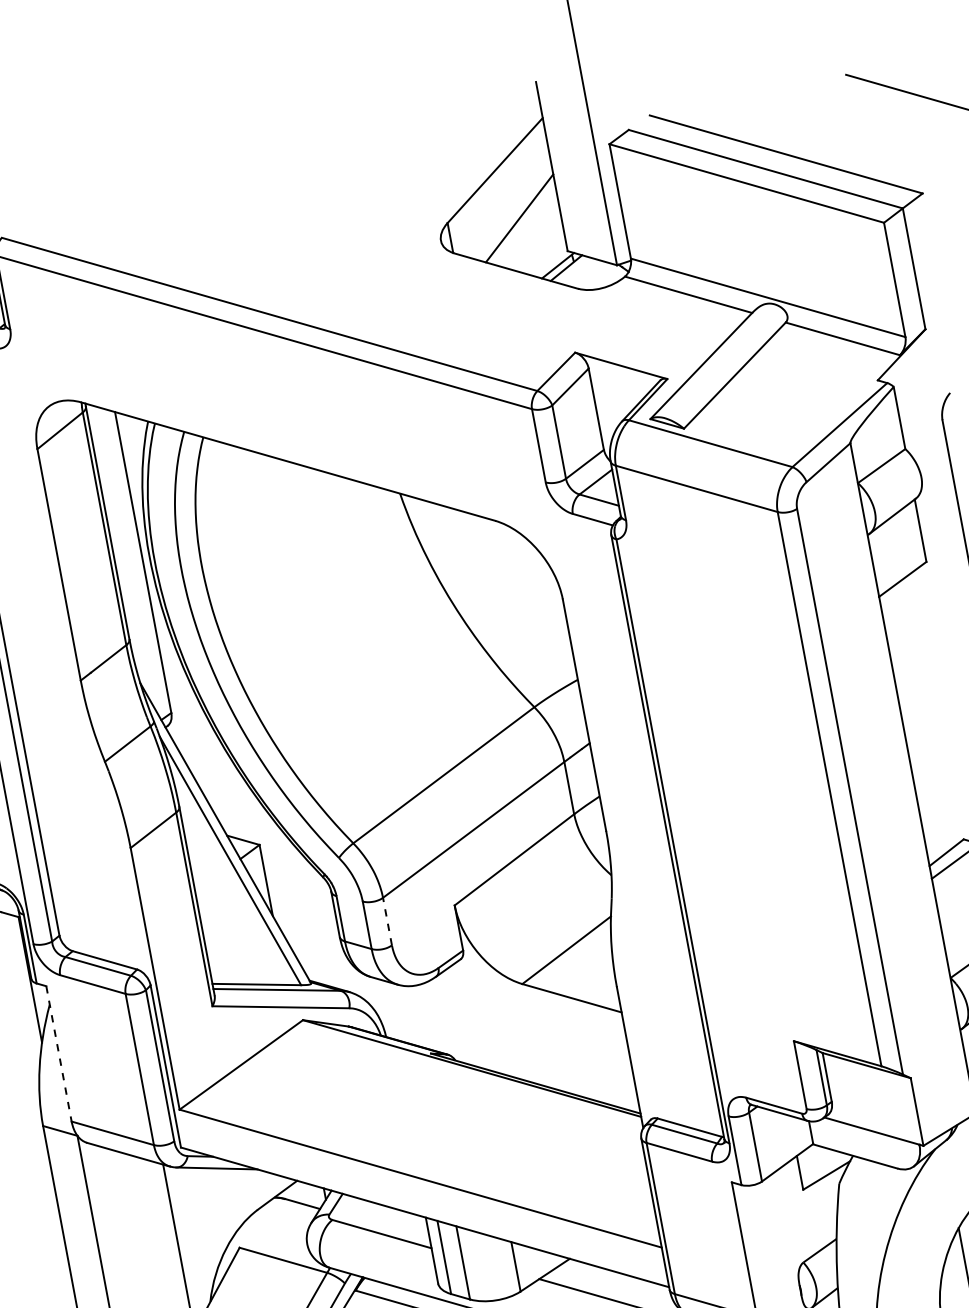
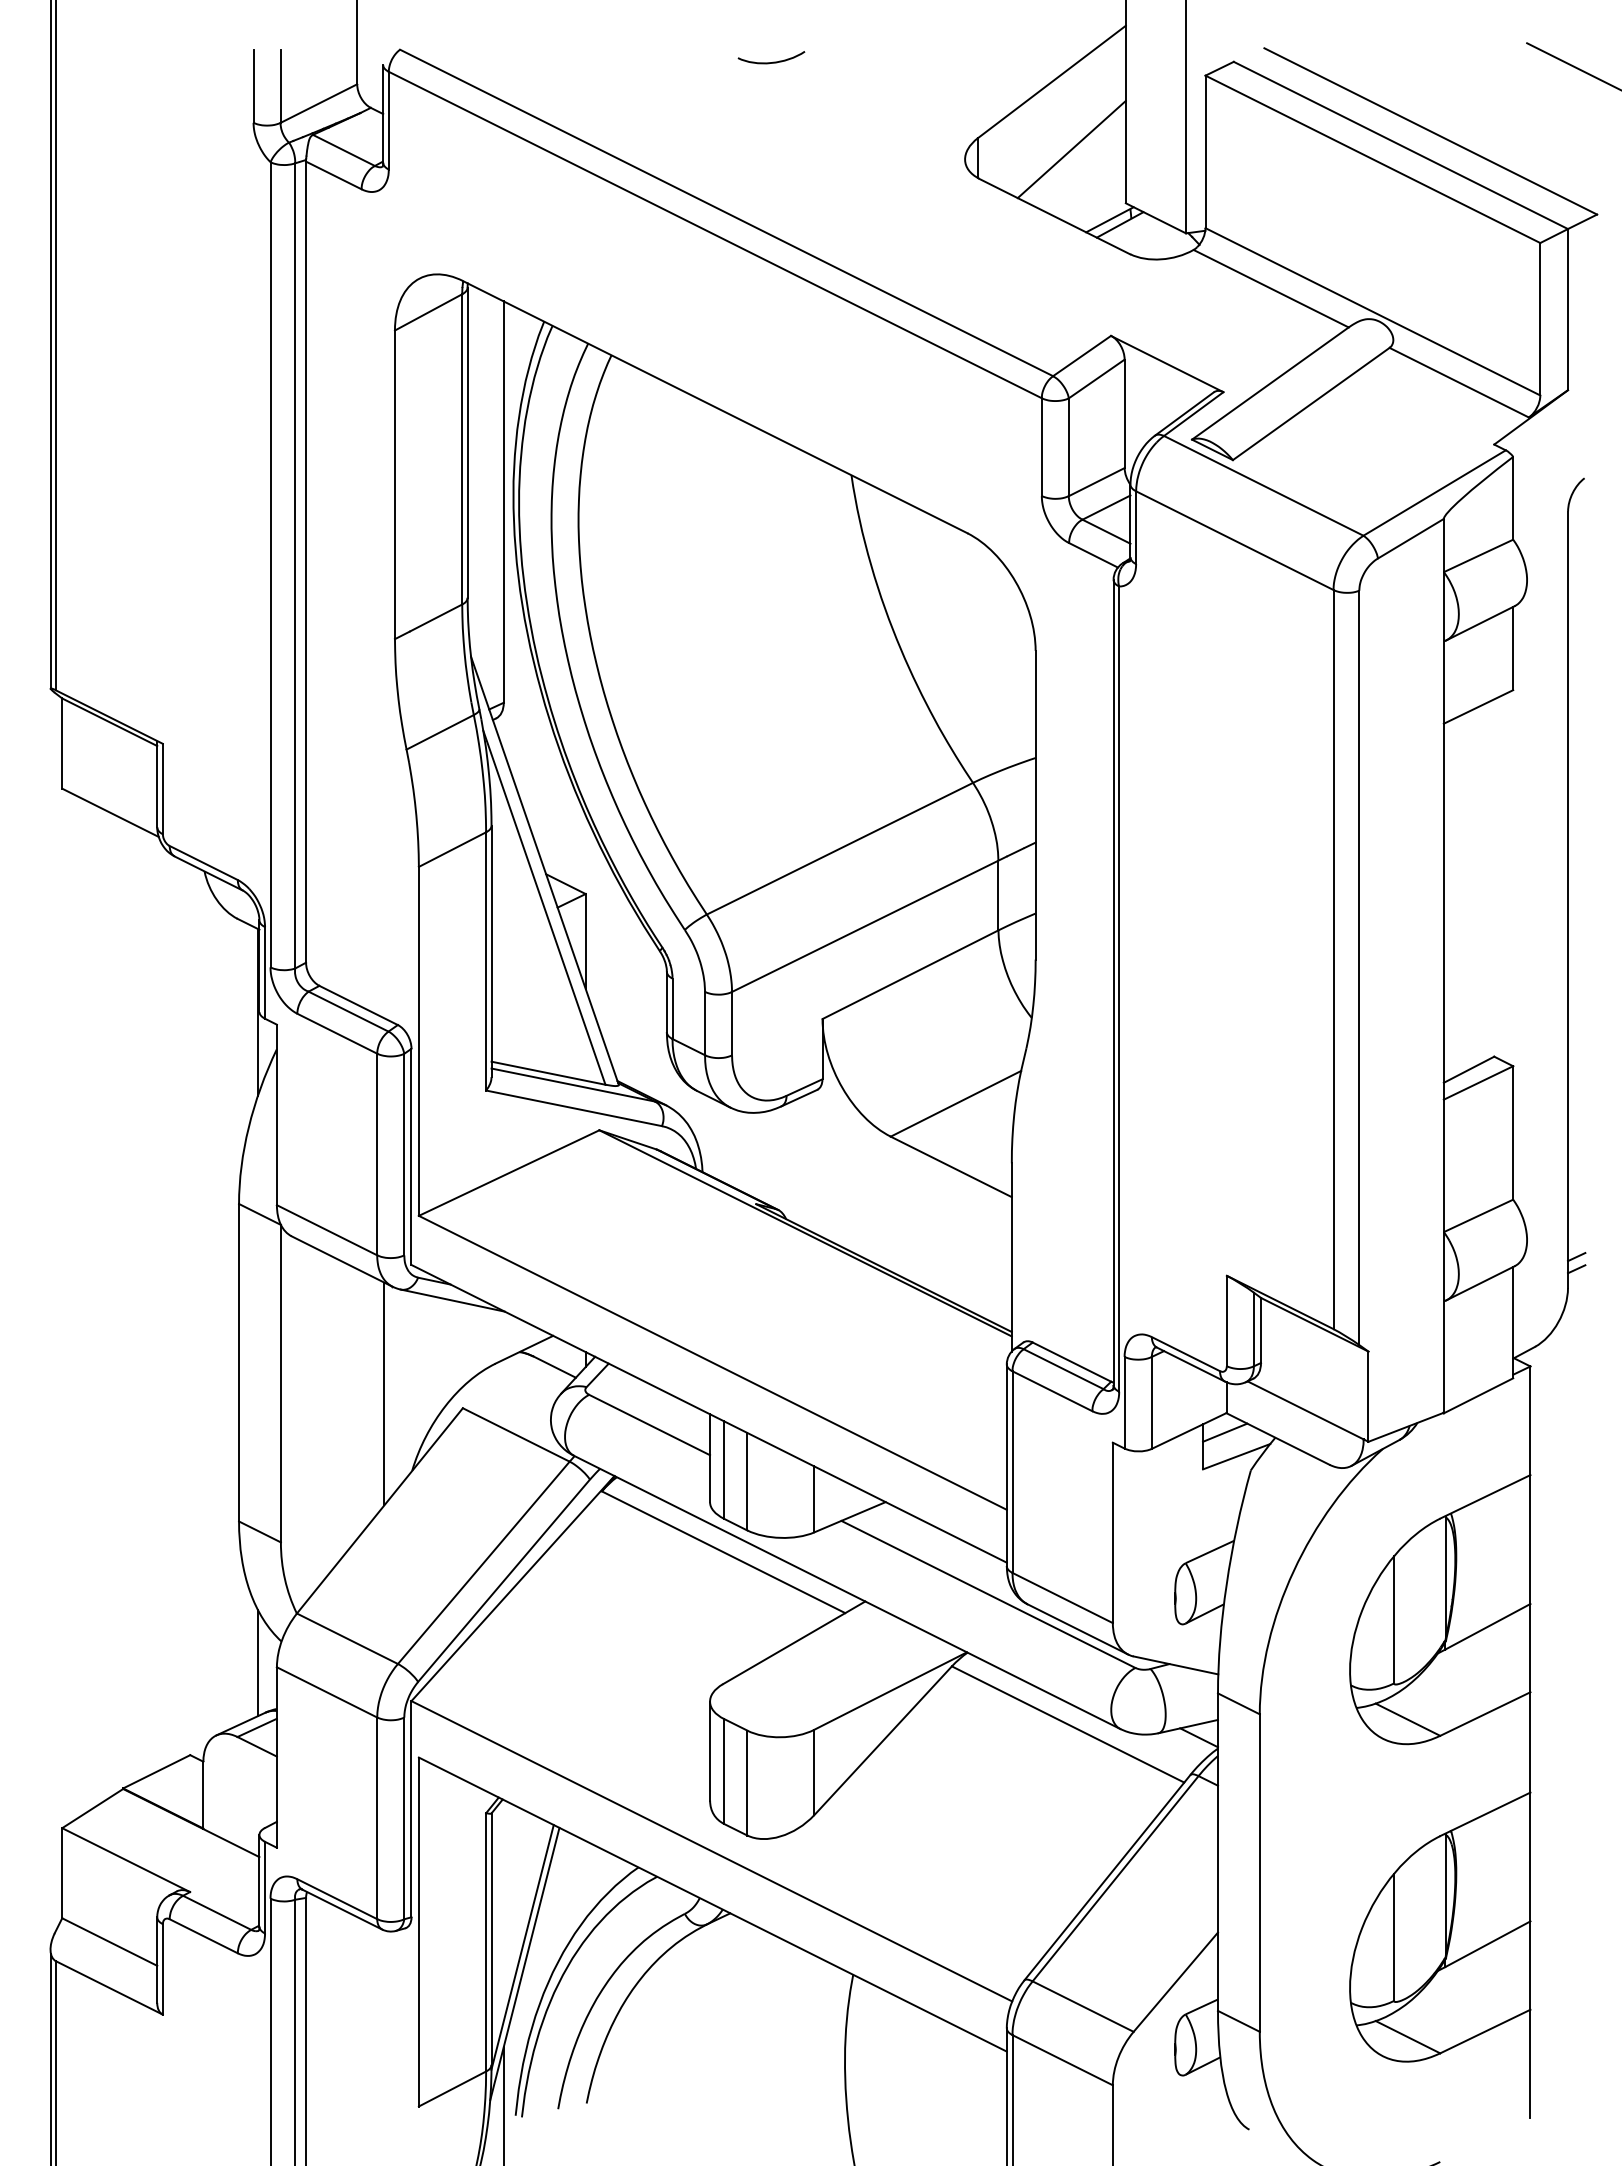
curve: (283, 194) -> (773, 61), added
line: (387, 921) -> (732, 1023), dashed -> solid
line: (58, 1054) -> (276, 1115), dashed -> solid
line: (814, 1158) -> (1225, 1432), added

